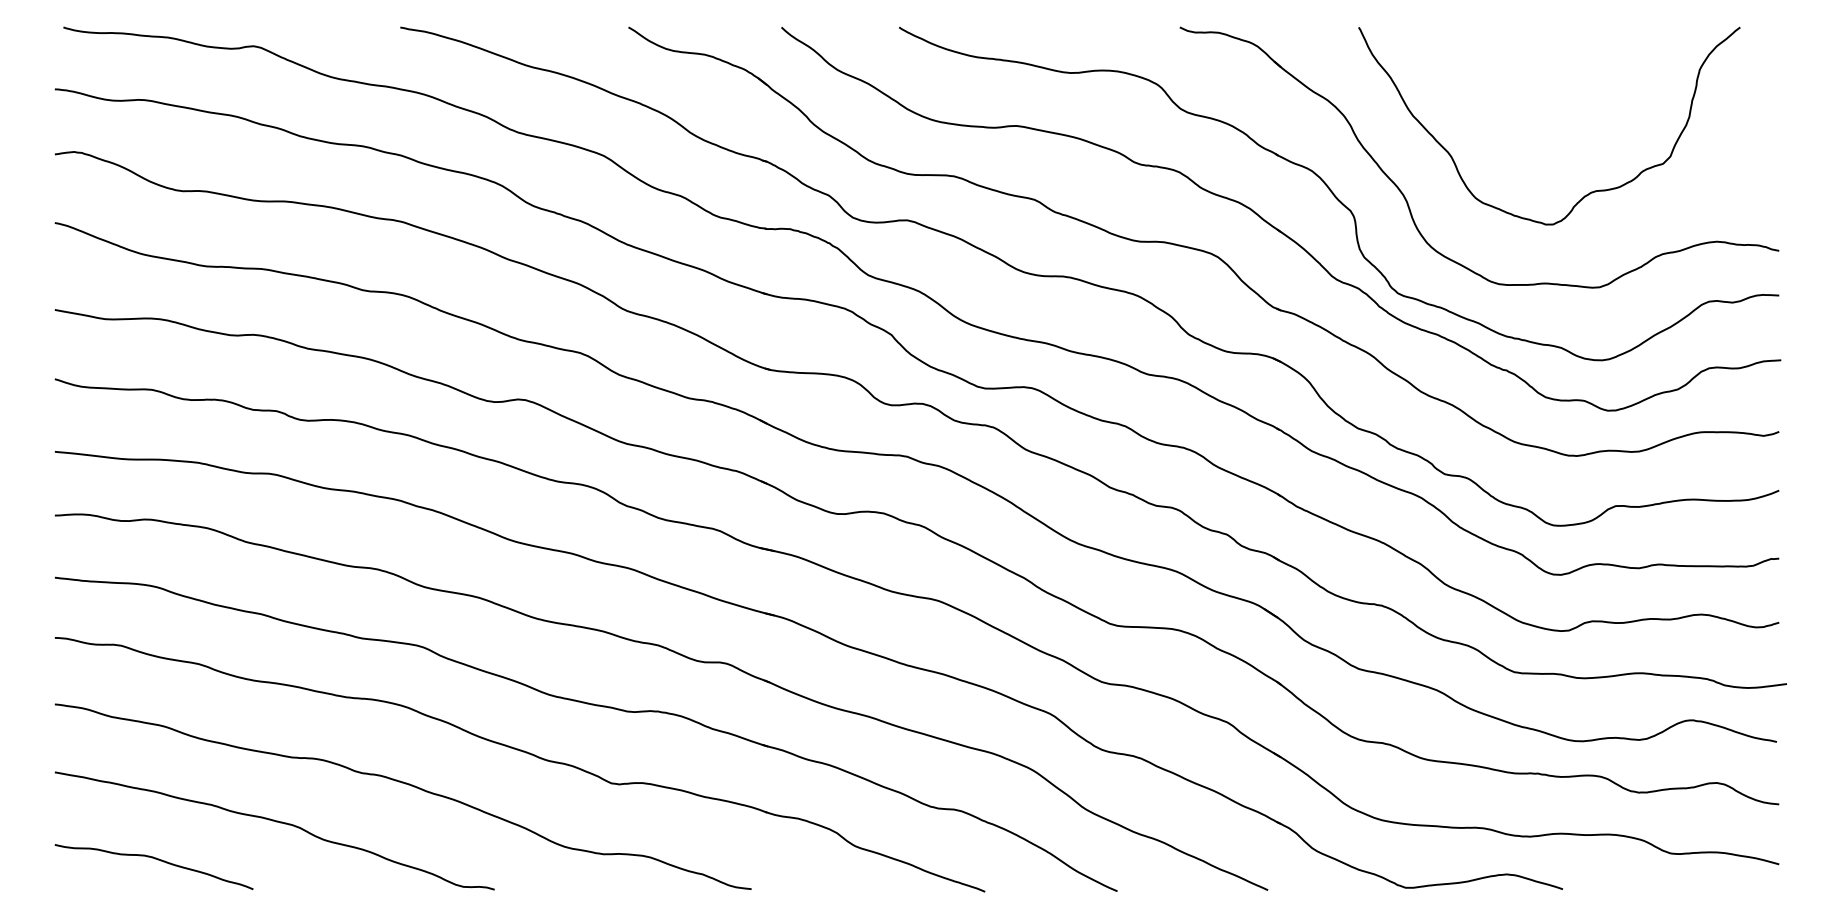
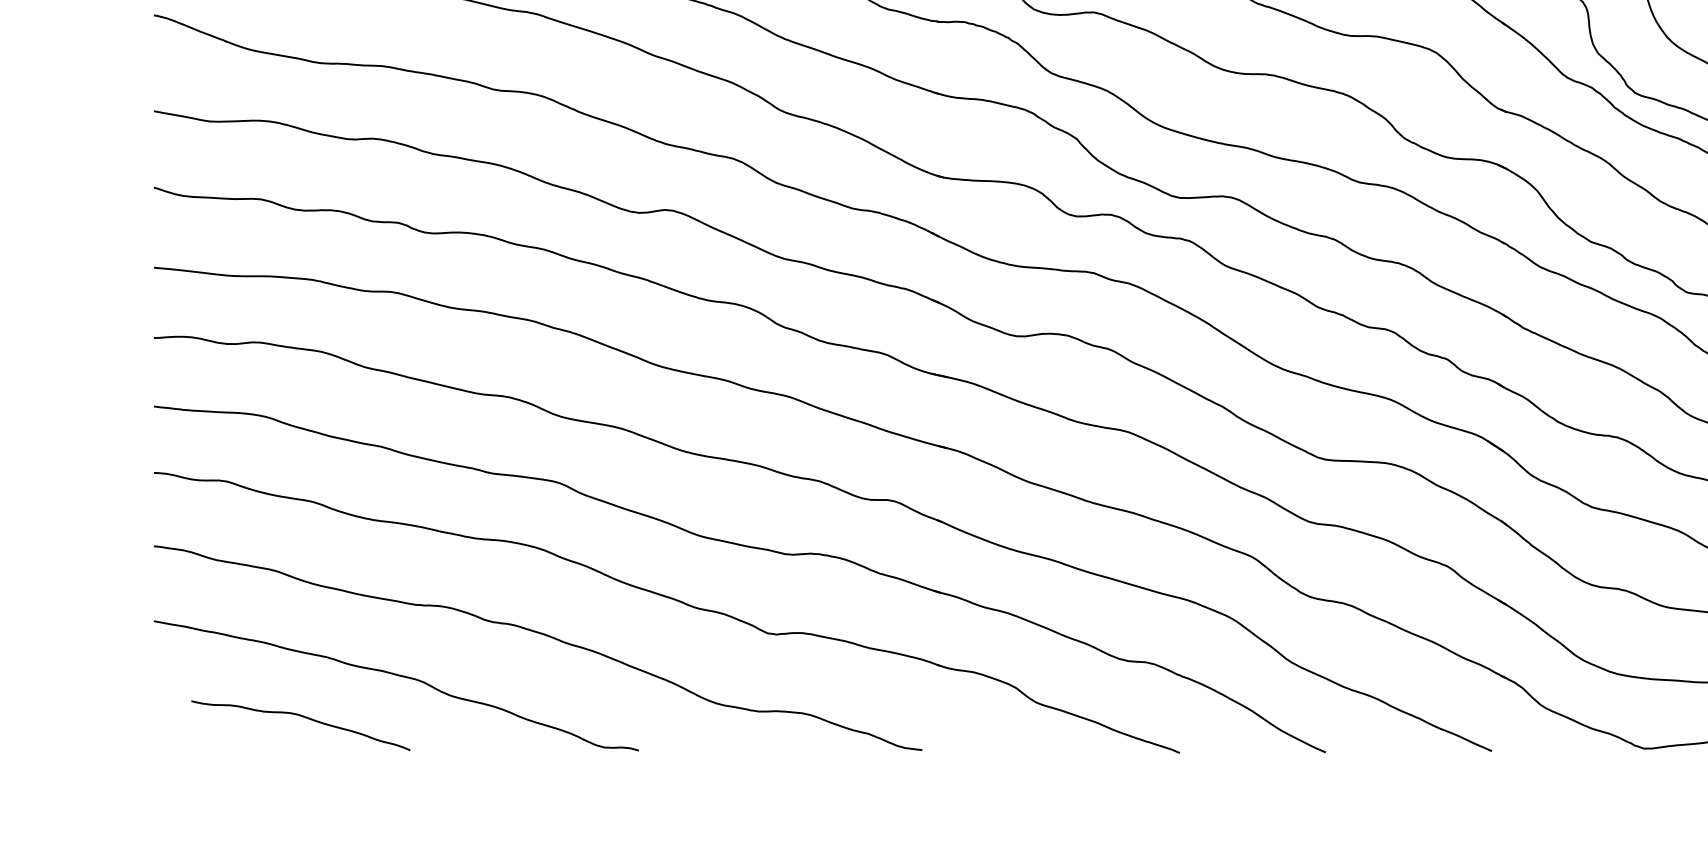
curve: (157, 860) -> (304, 718), moved

